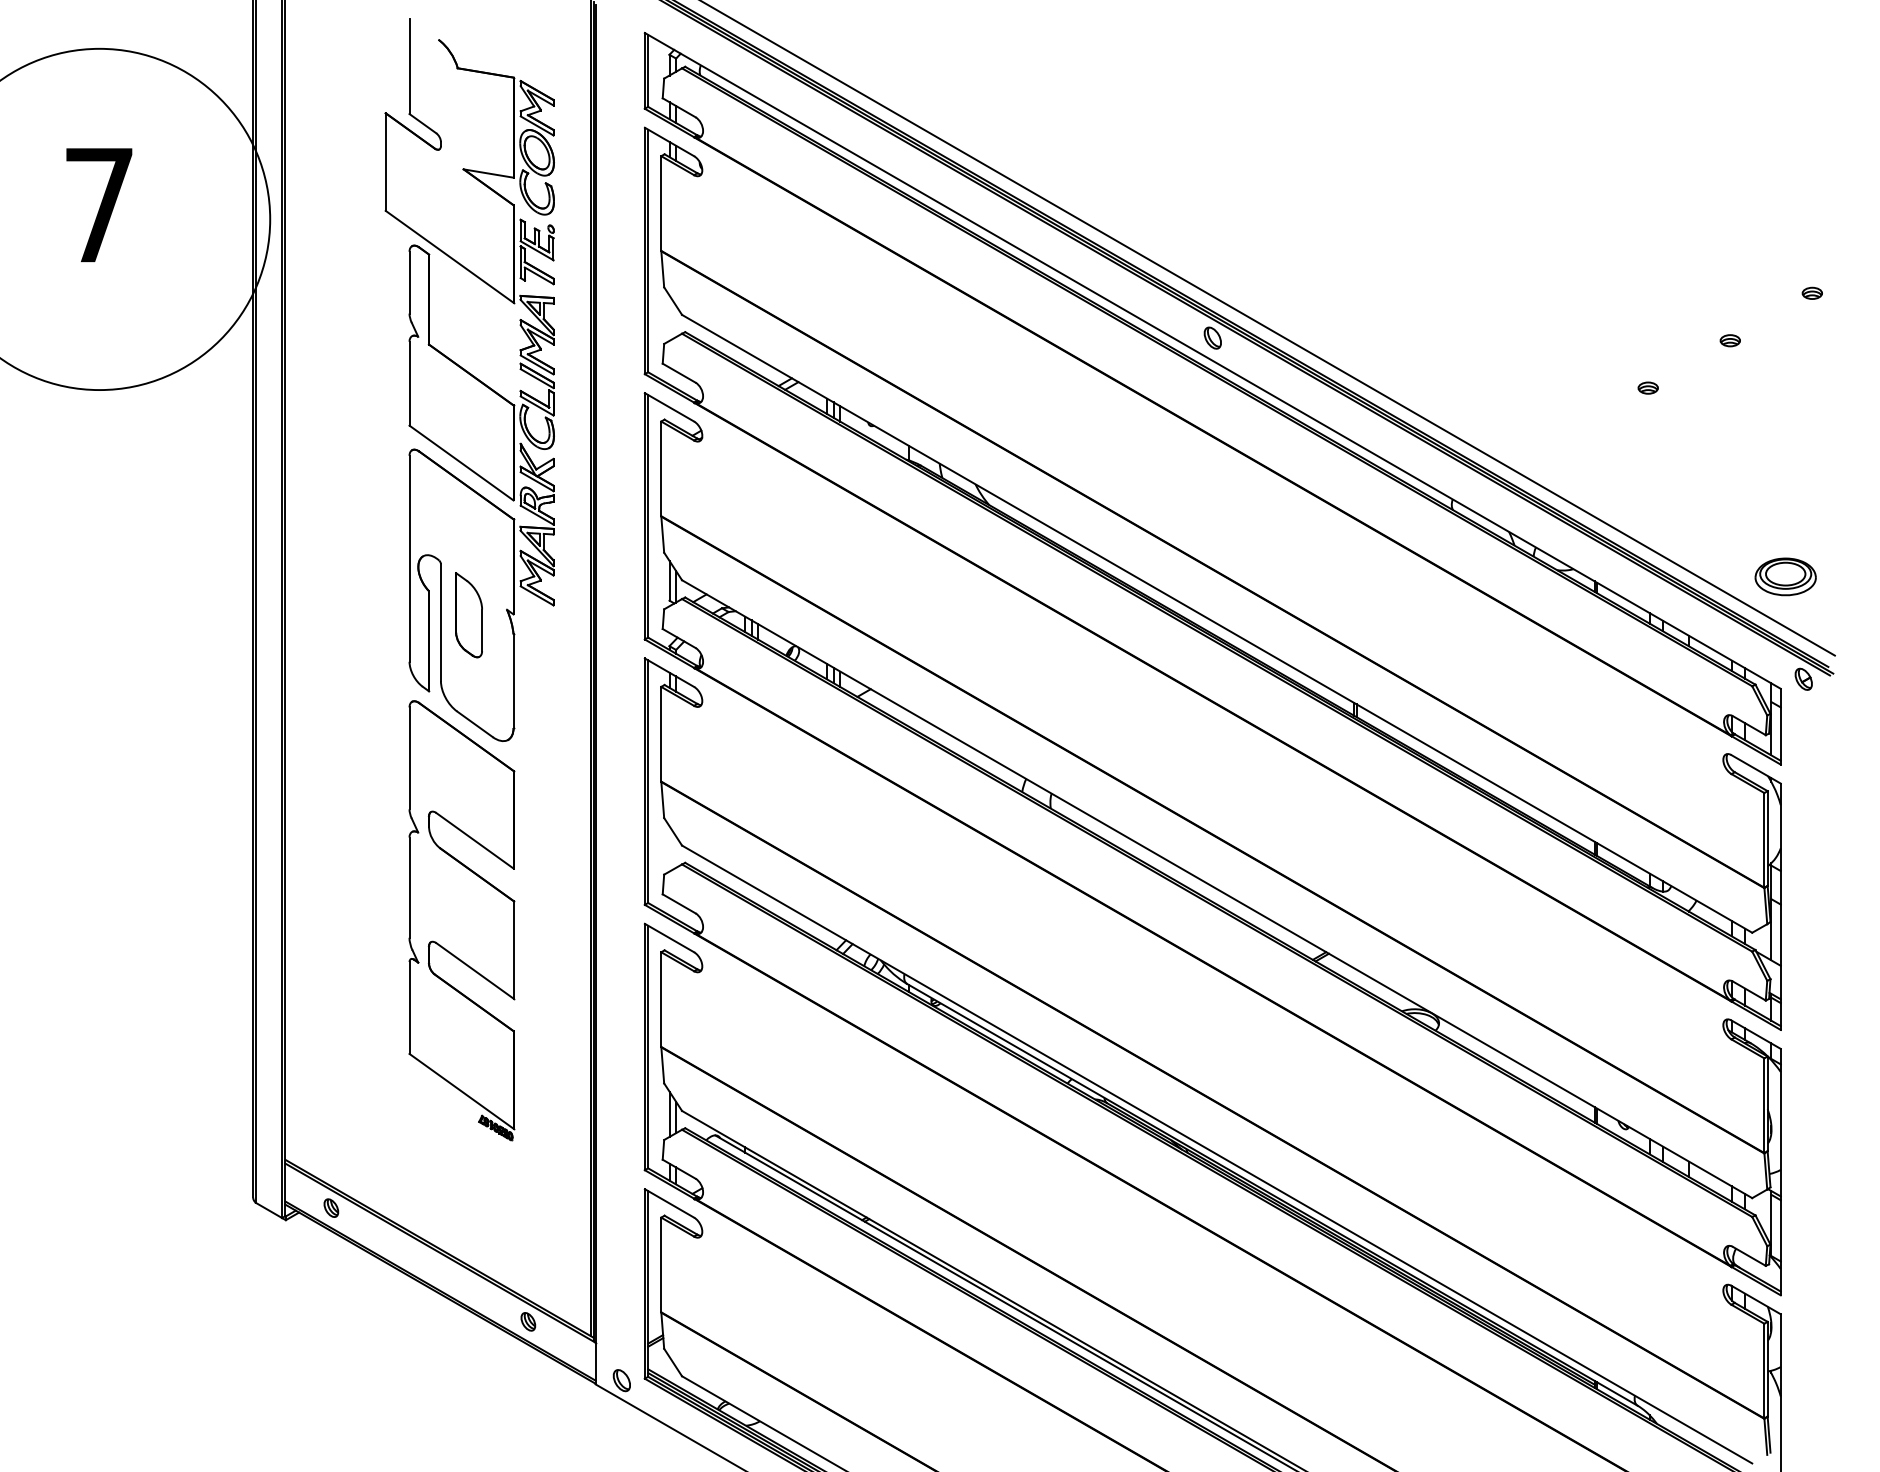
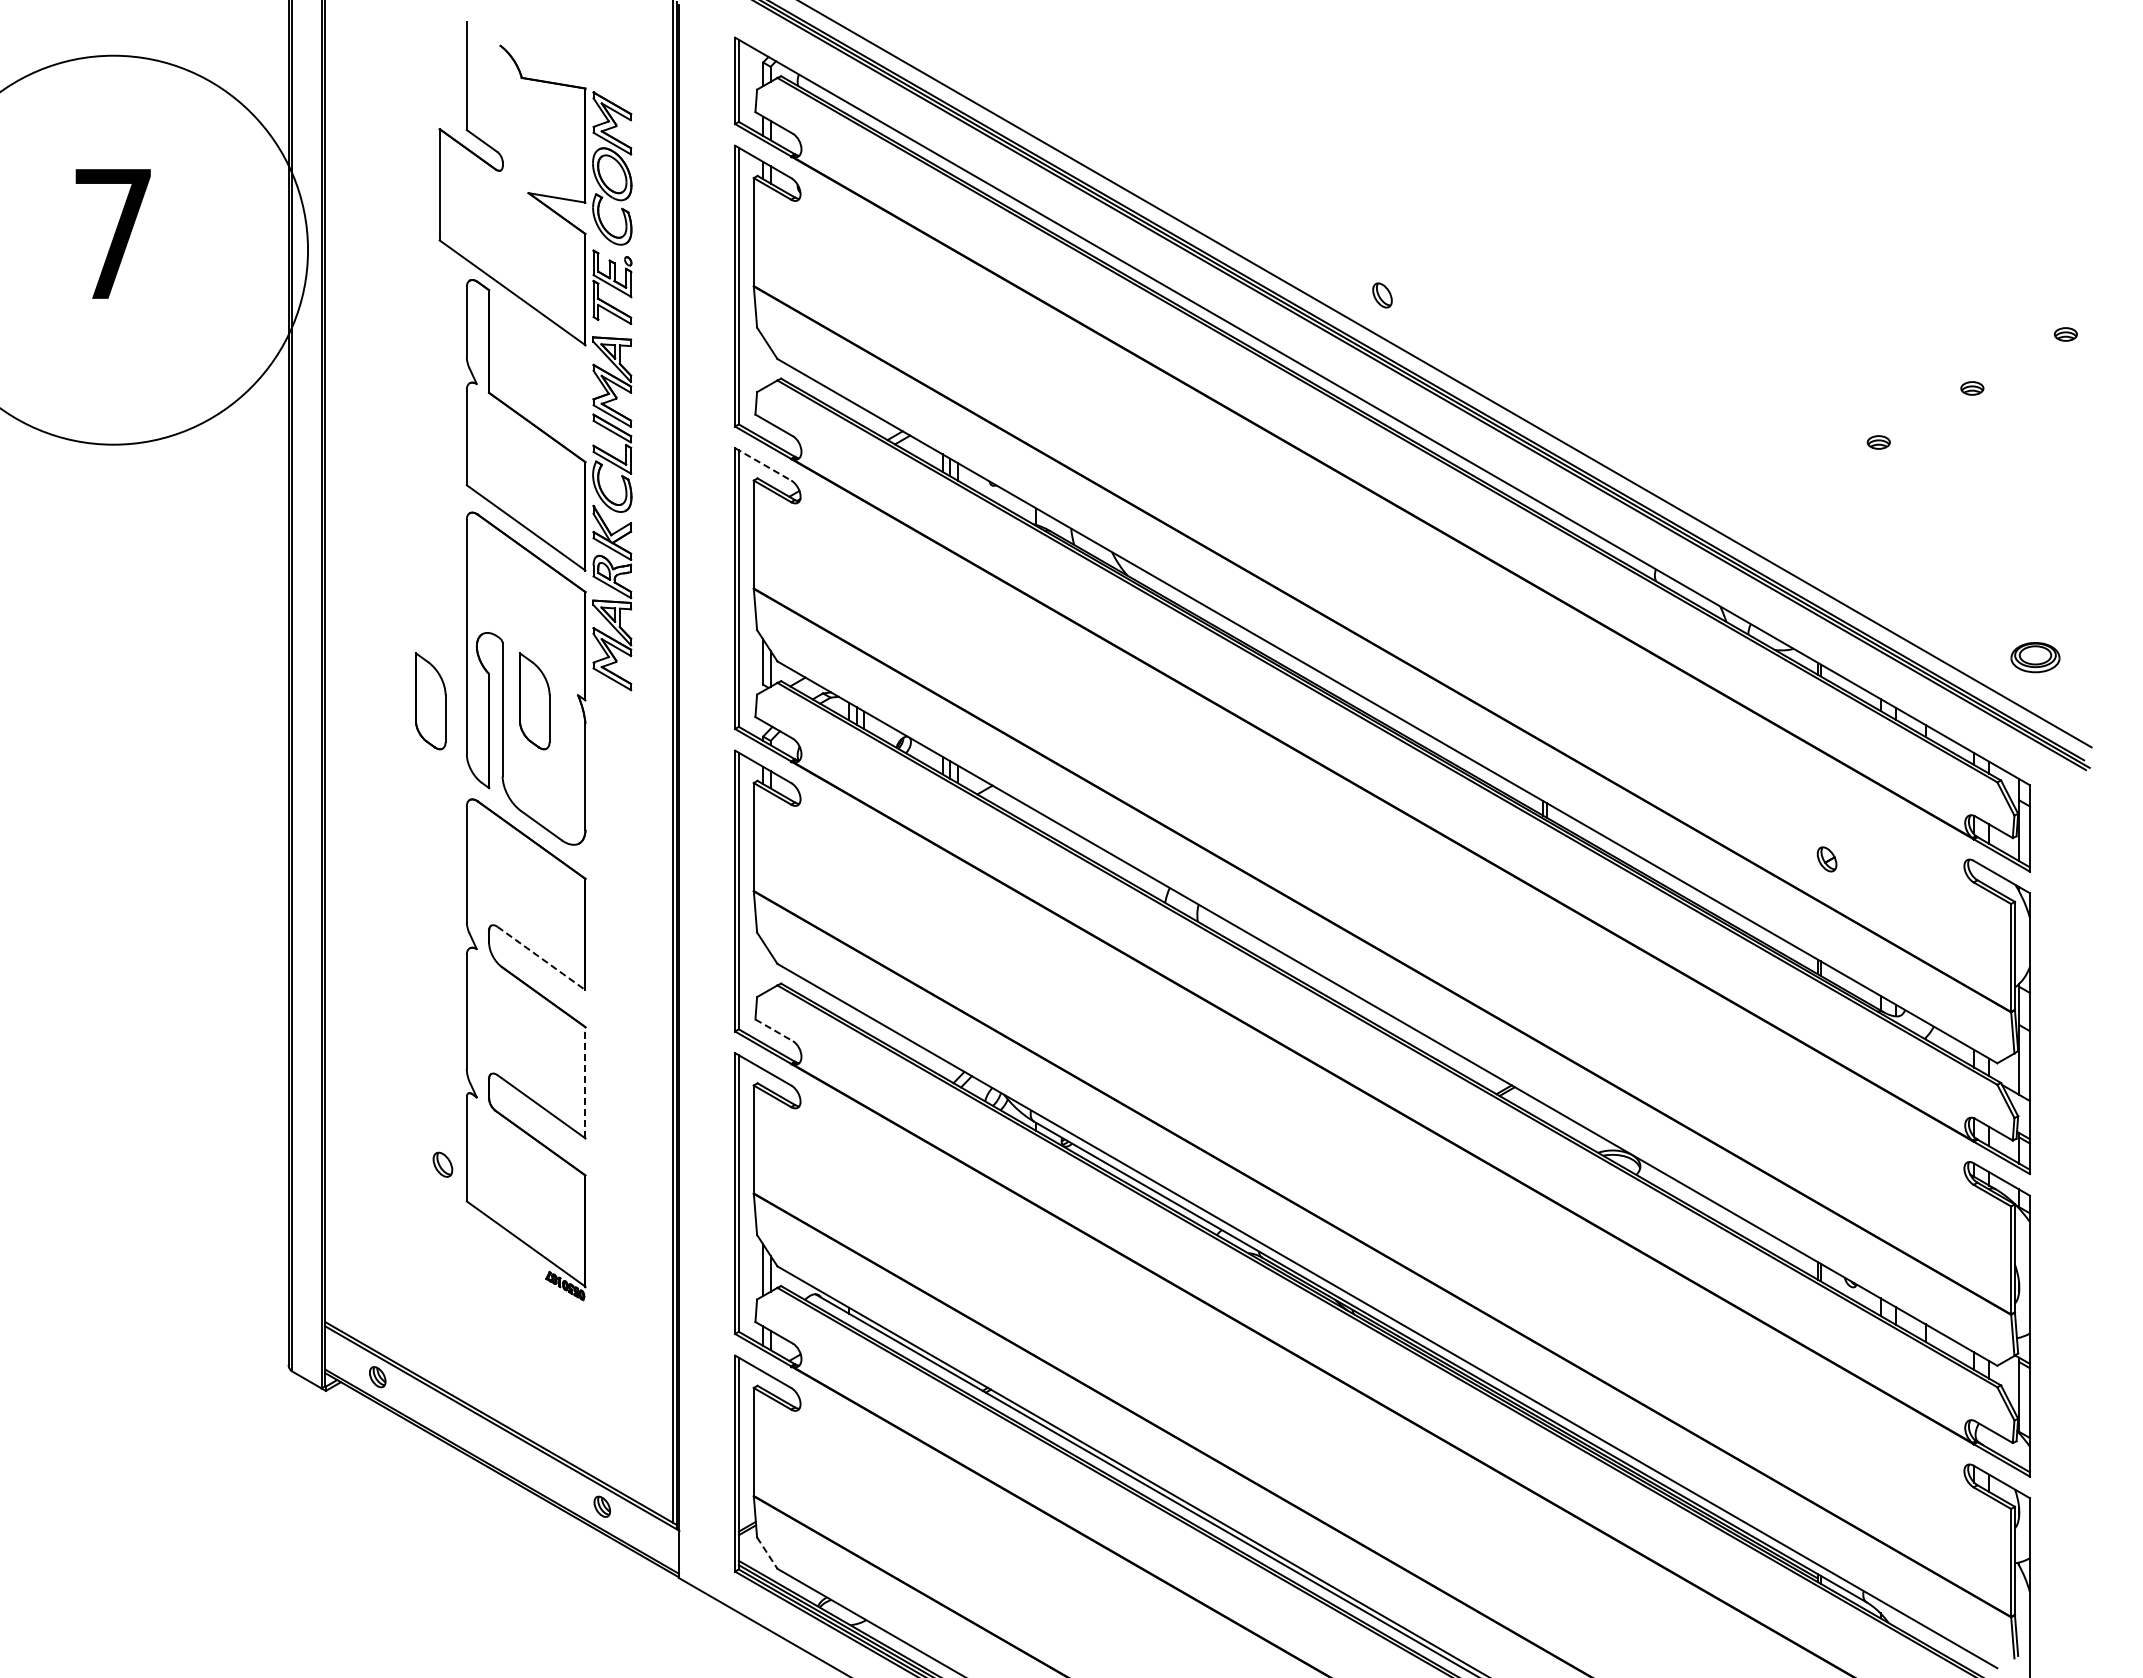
part: (1212, 338) -> (1382, 295), moved
line: (669, 407) -> (763, 464), solid -> dashed
part: (1785, 576) -> (2035, 657), size x0.7
part: (377, 615) -> (430, 701), added
part: (1803, 679) -> (1826, 859), moved
line: (475, 840) -> (541, 958), solid -> dashed
line: (679, 904) -> (774, 1030), solid -> dashed
line: (513, 949) -> (585, 1082), solid -> dashed
line: (673, 1362) -> (767, 1553), solid -> dashed
part: (621, 1380) -> (442, 1164), moved

